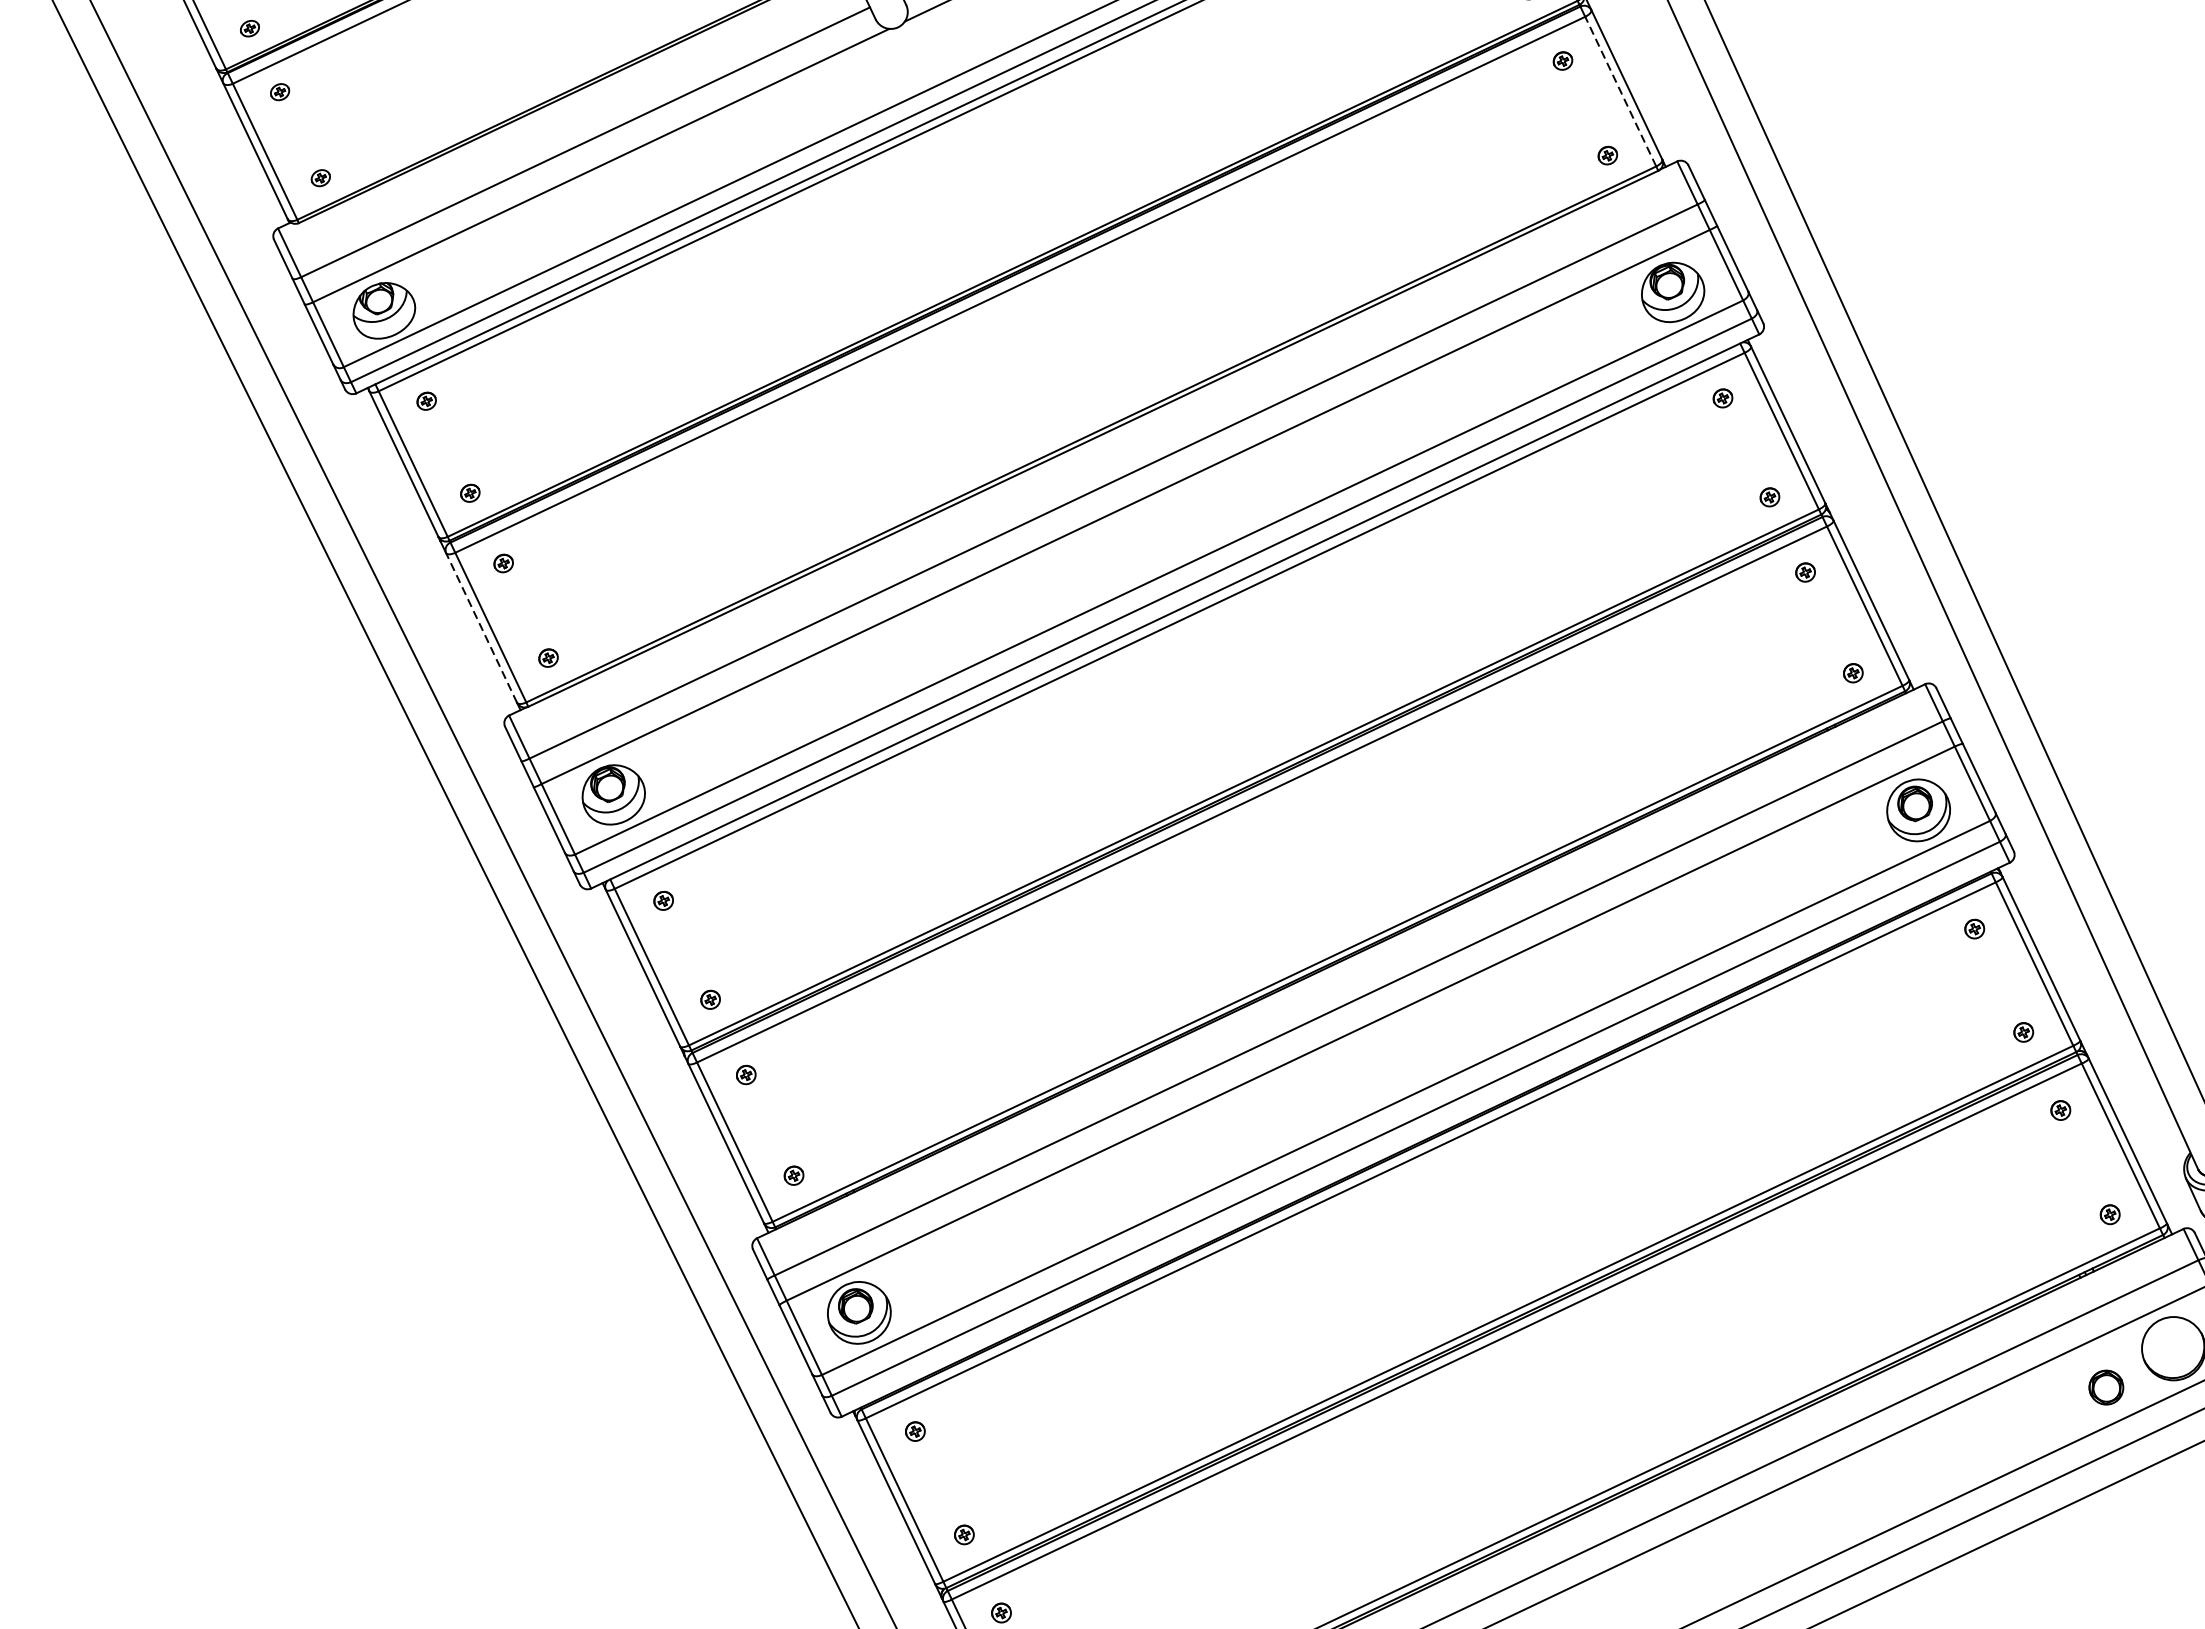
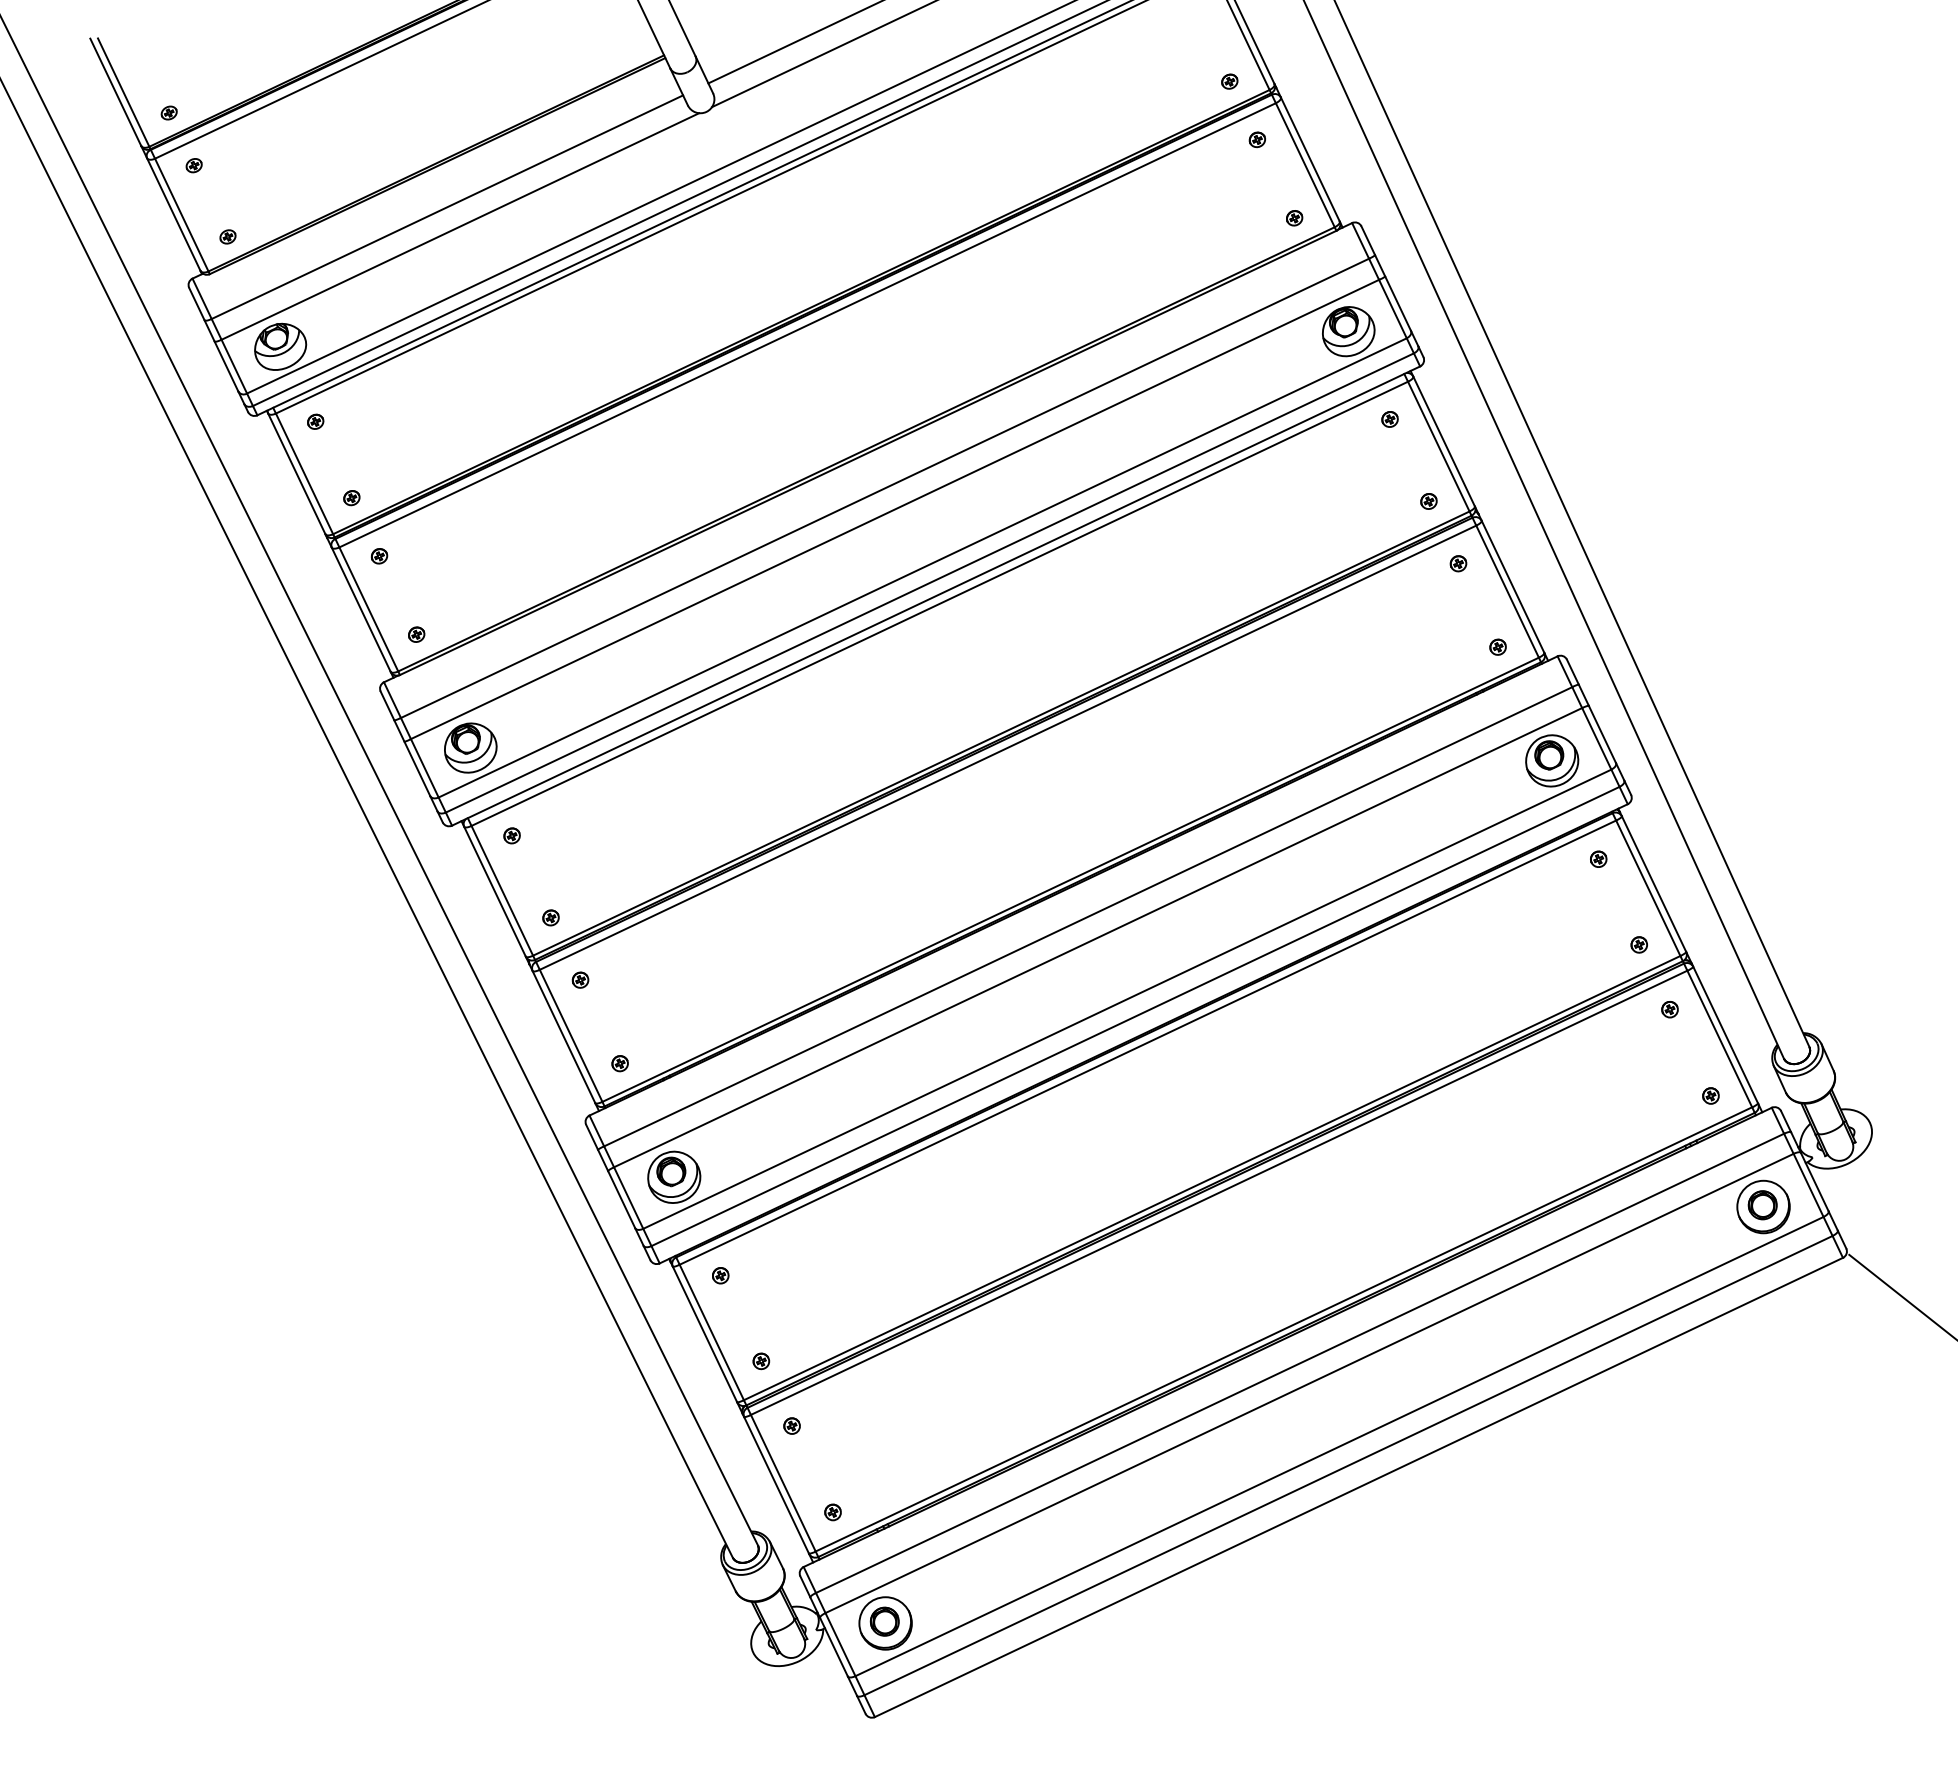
line: (1620, 91) -> (1305, 165), dashed -> solid
line: (481, 627) -> (361, 609), dashed -> solid
part: (2106, 1387) -> (1762, 1205), moved

